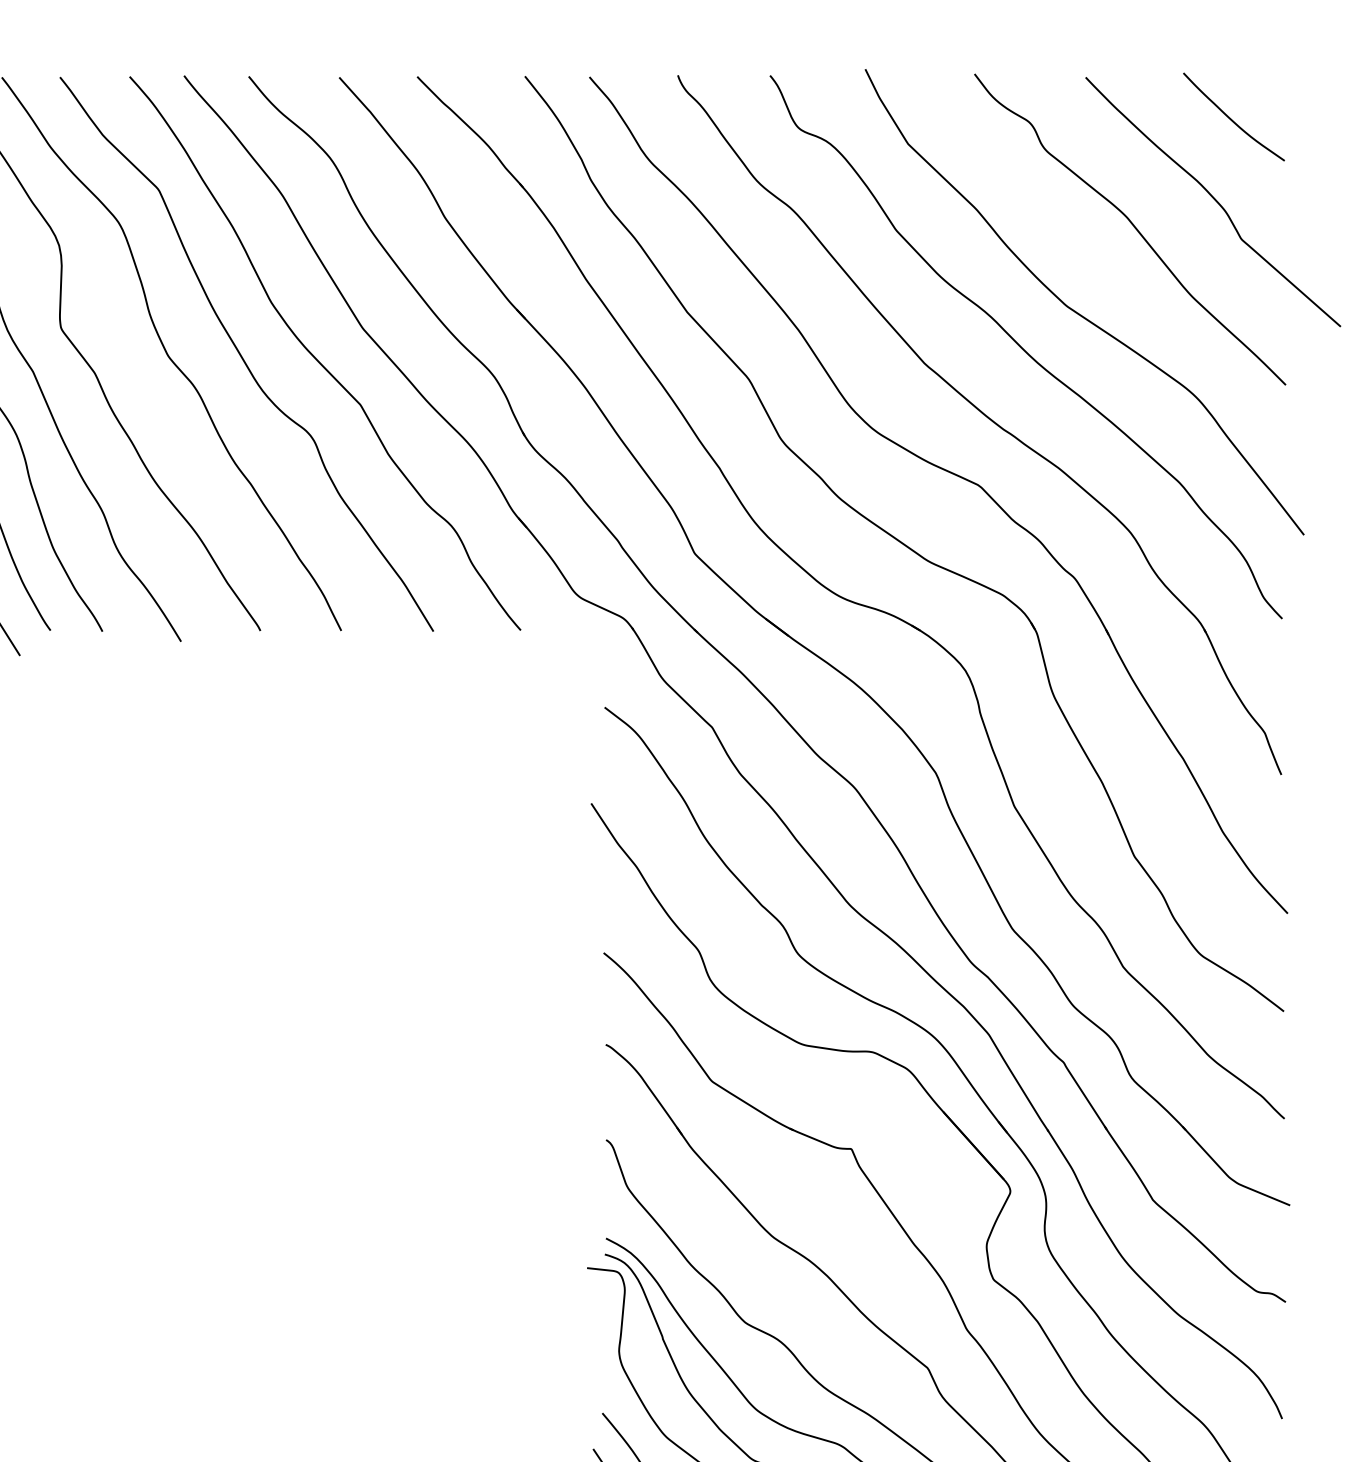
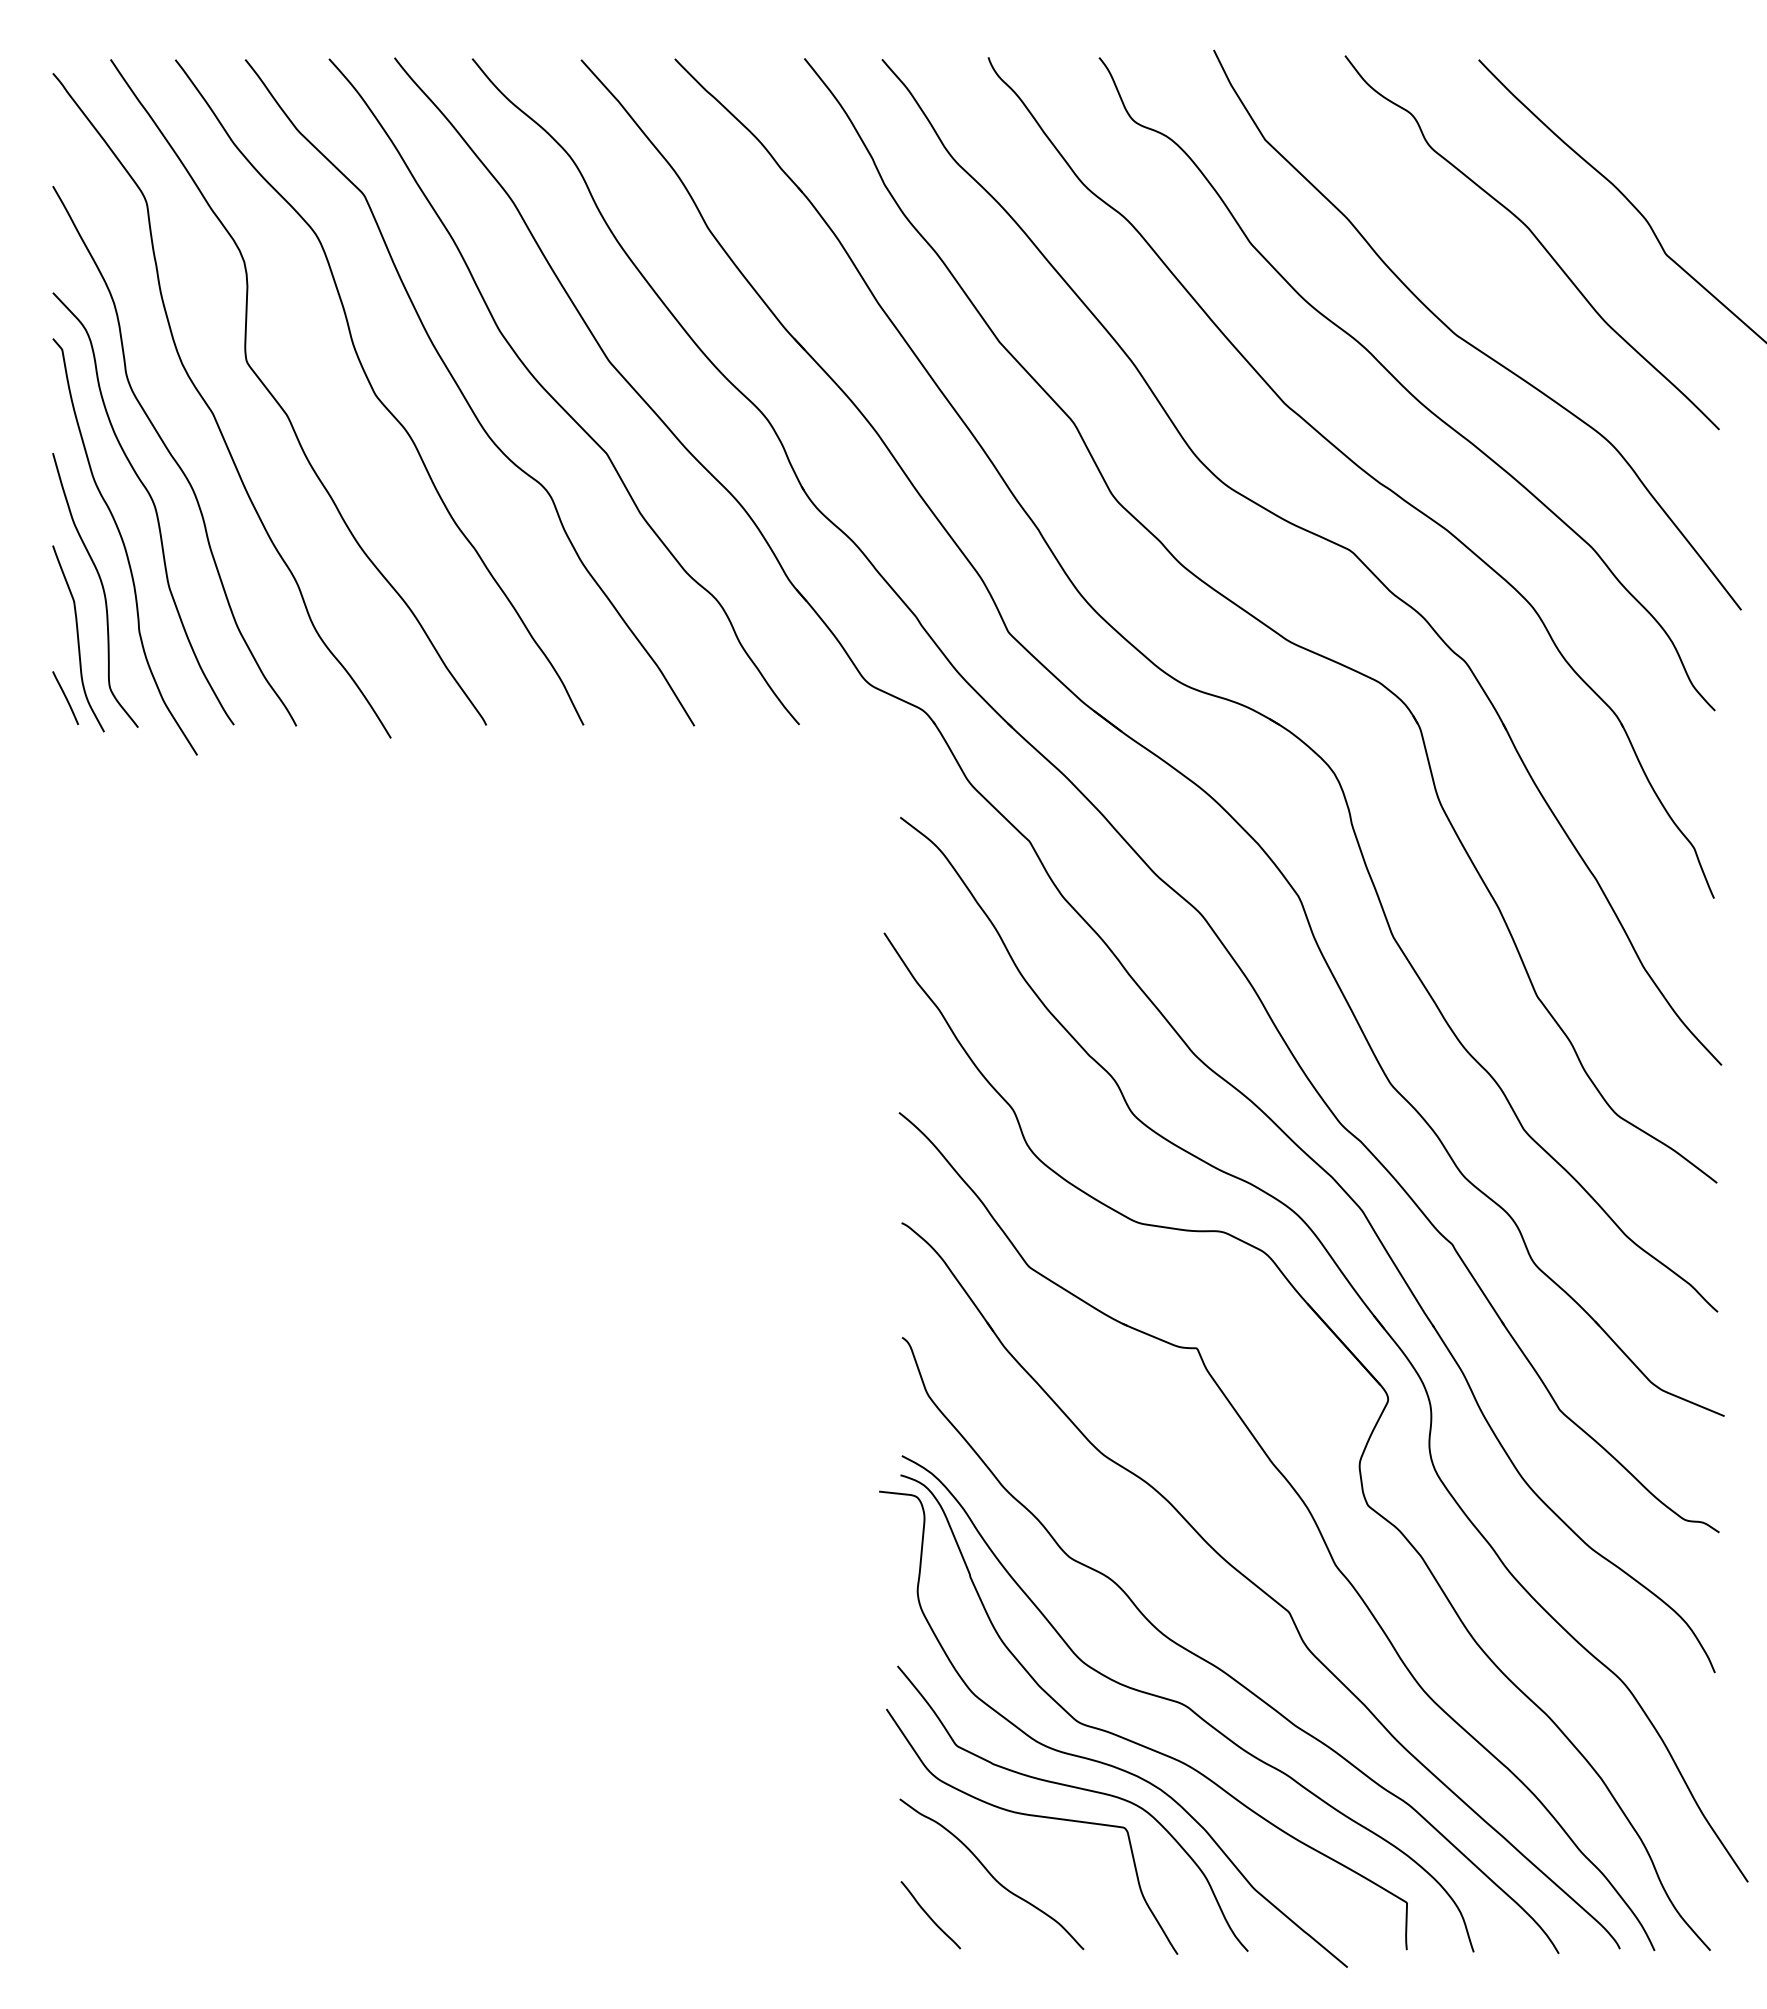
curve: (1231, 118) -> (1653, 109), removed

